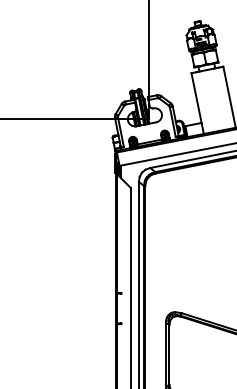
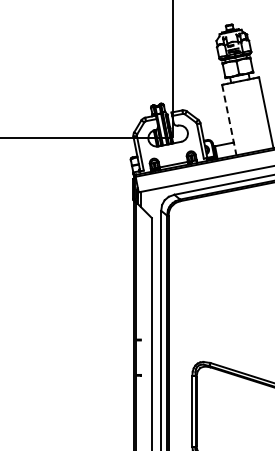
line: (197, 103) -> (229, 120), solid -> dashed

